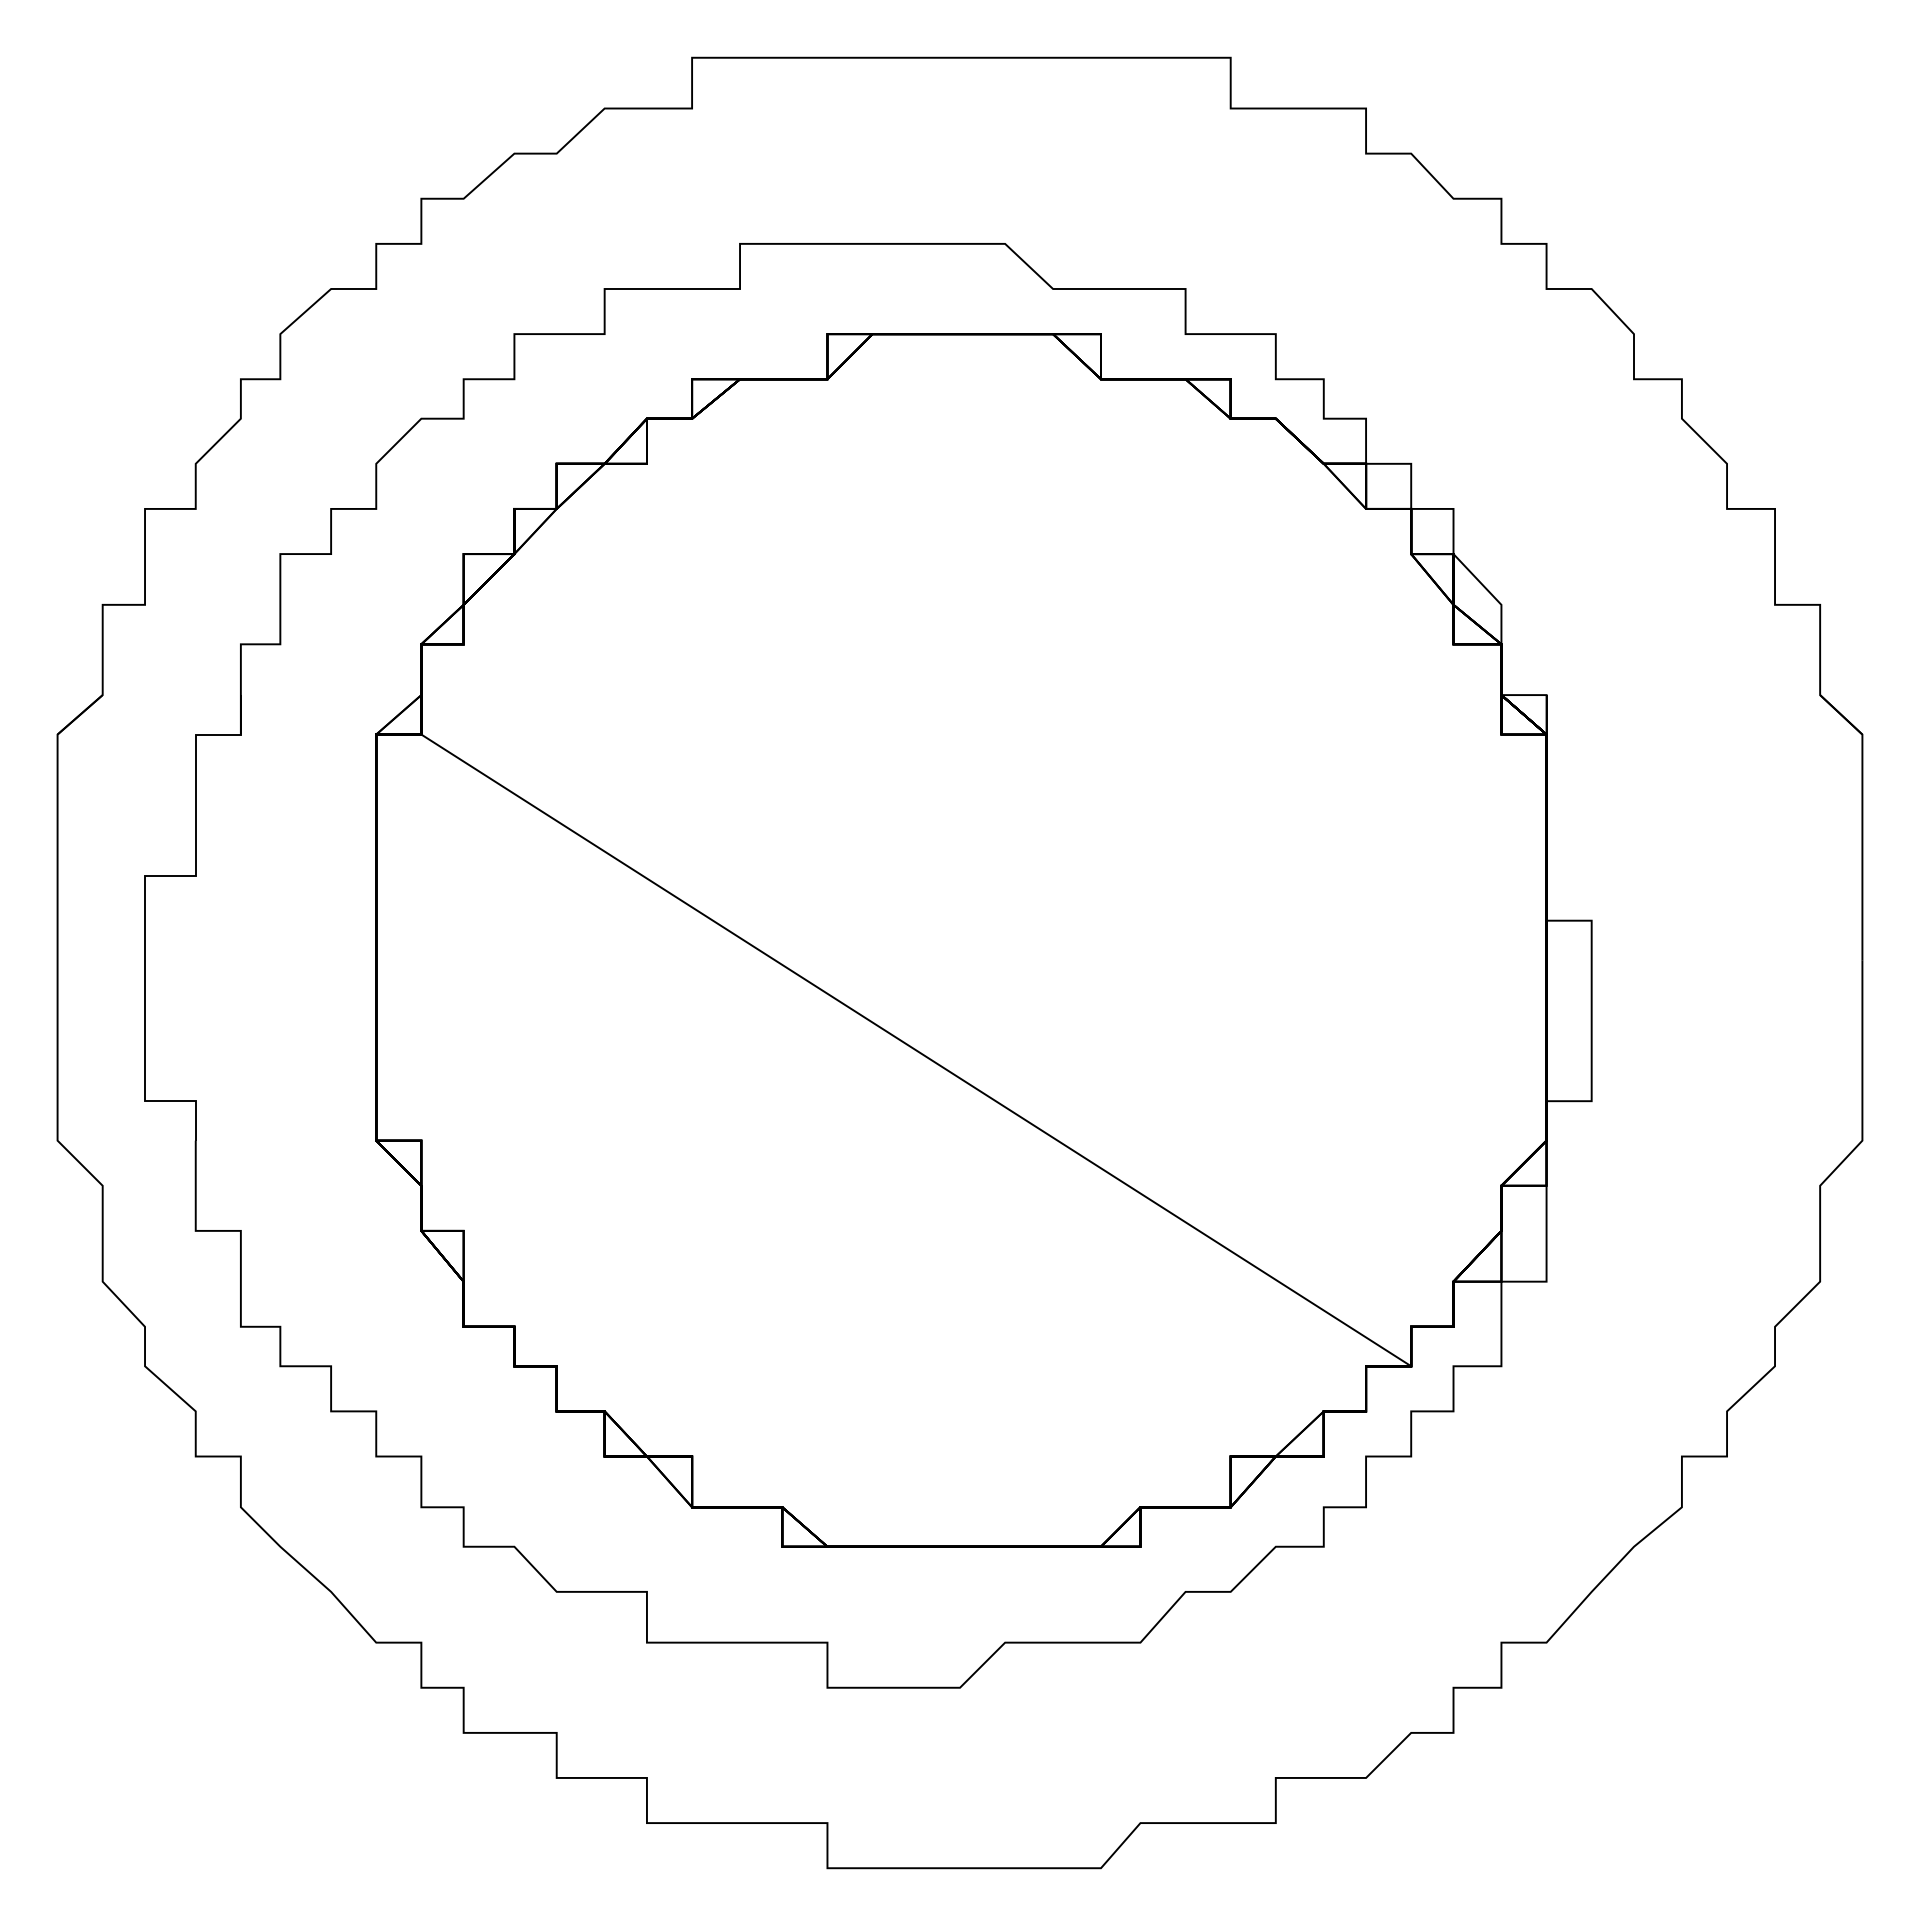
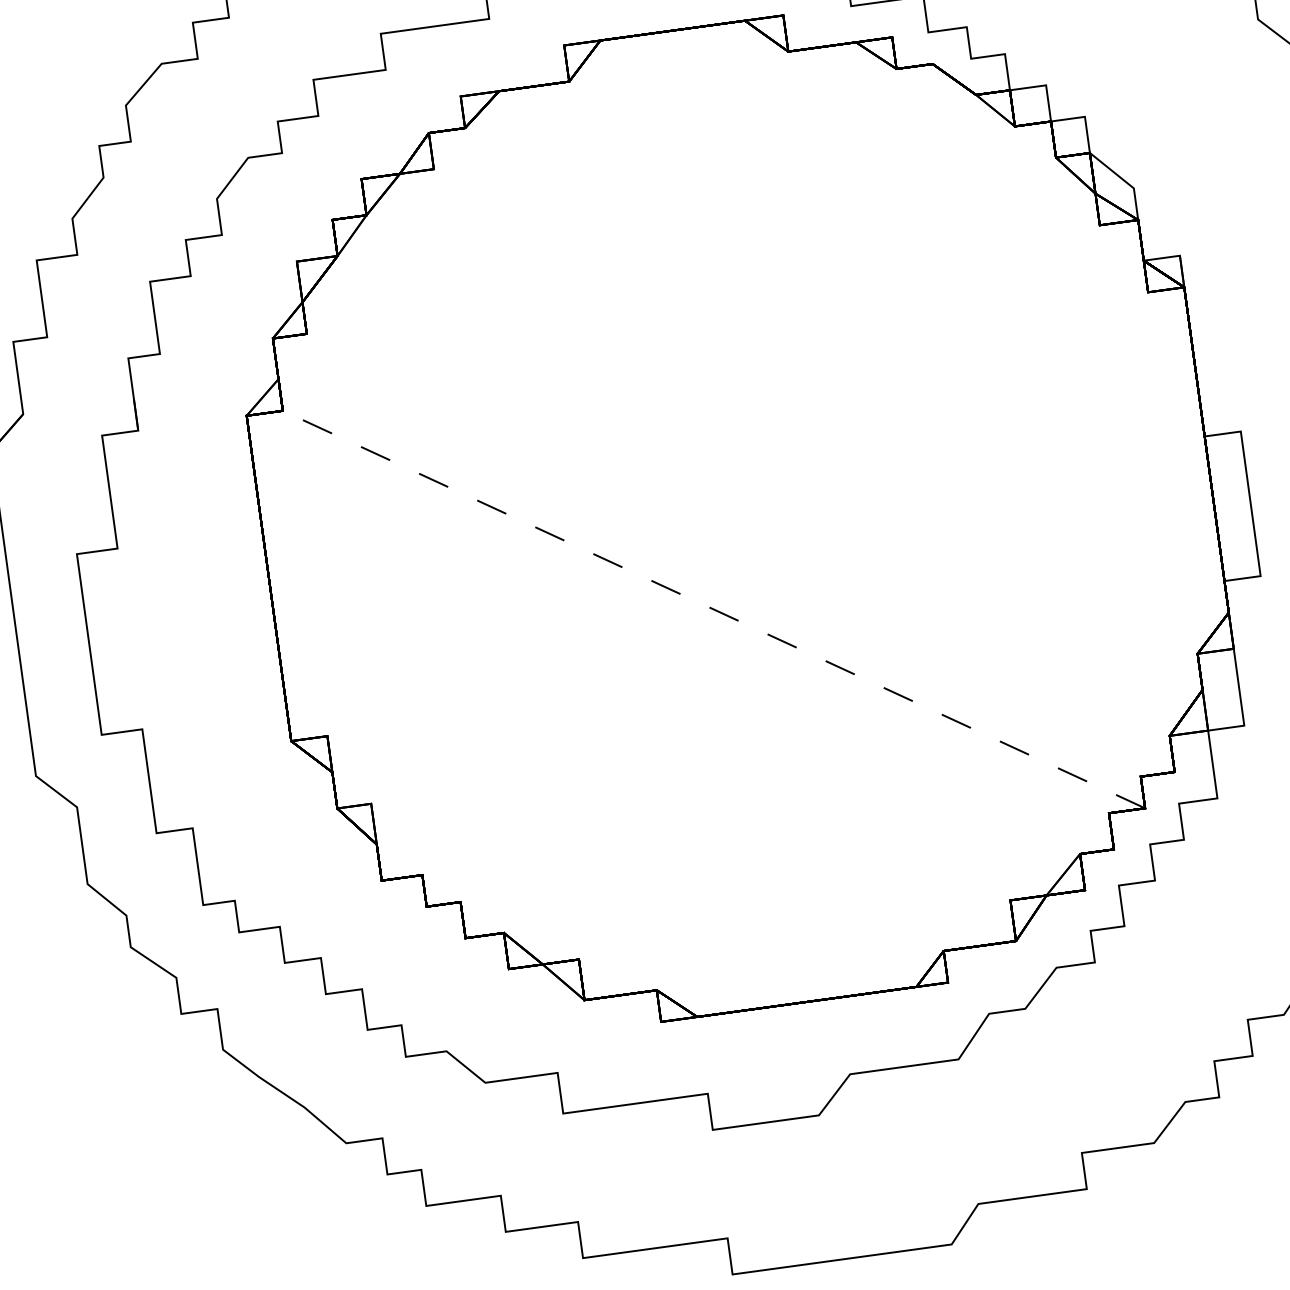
line: (915, 1050) -> (713, 609), solid -> dashed

